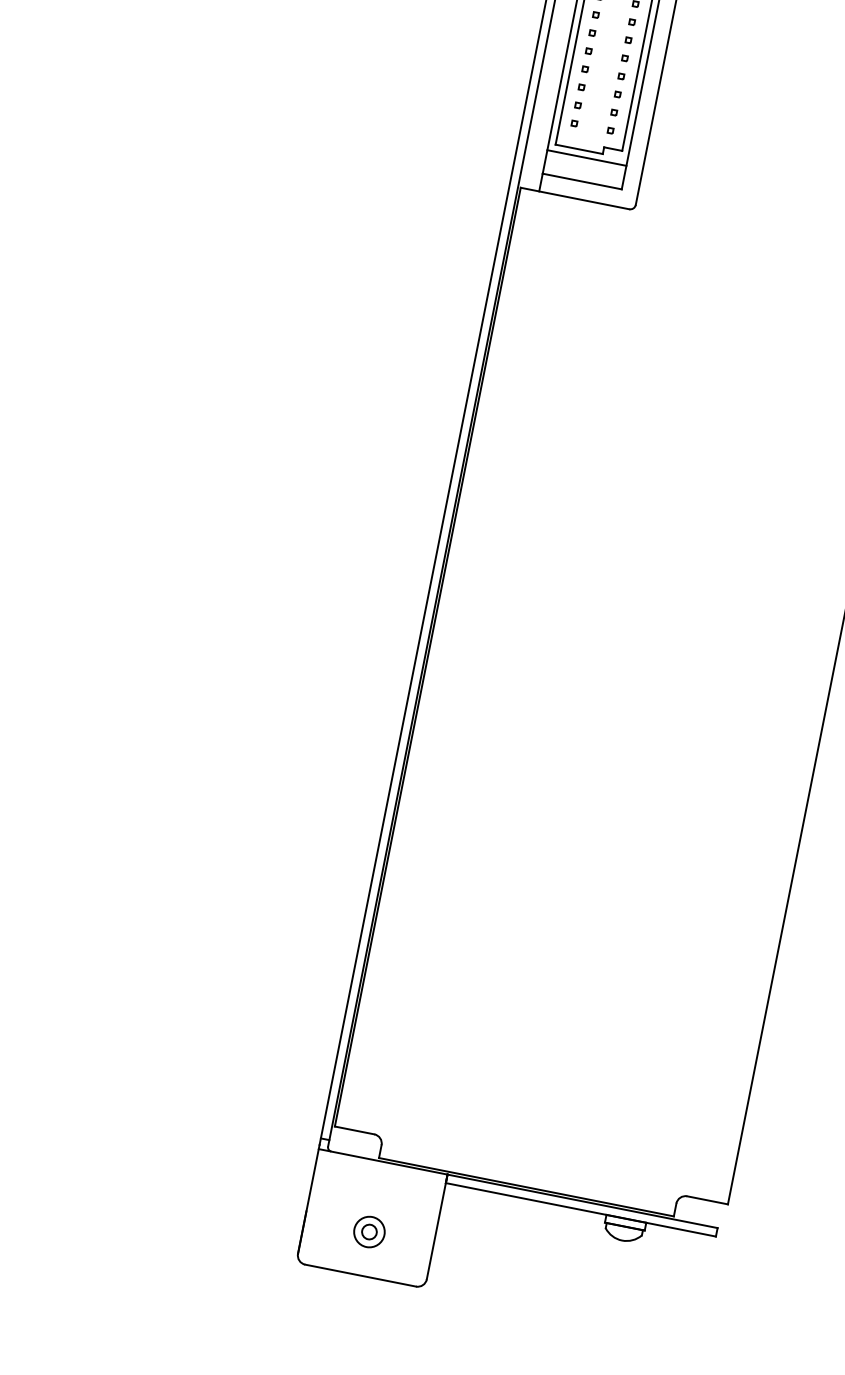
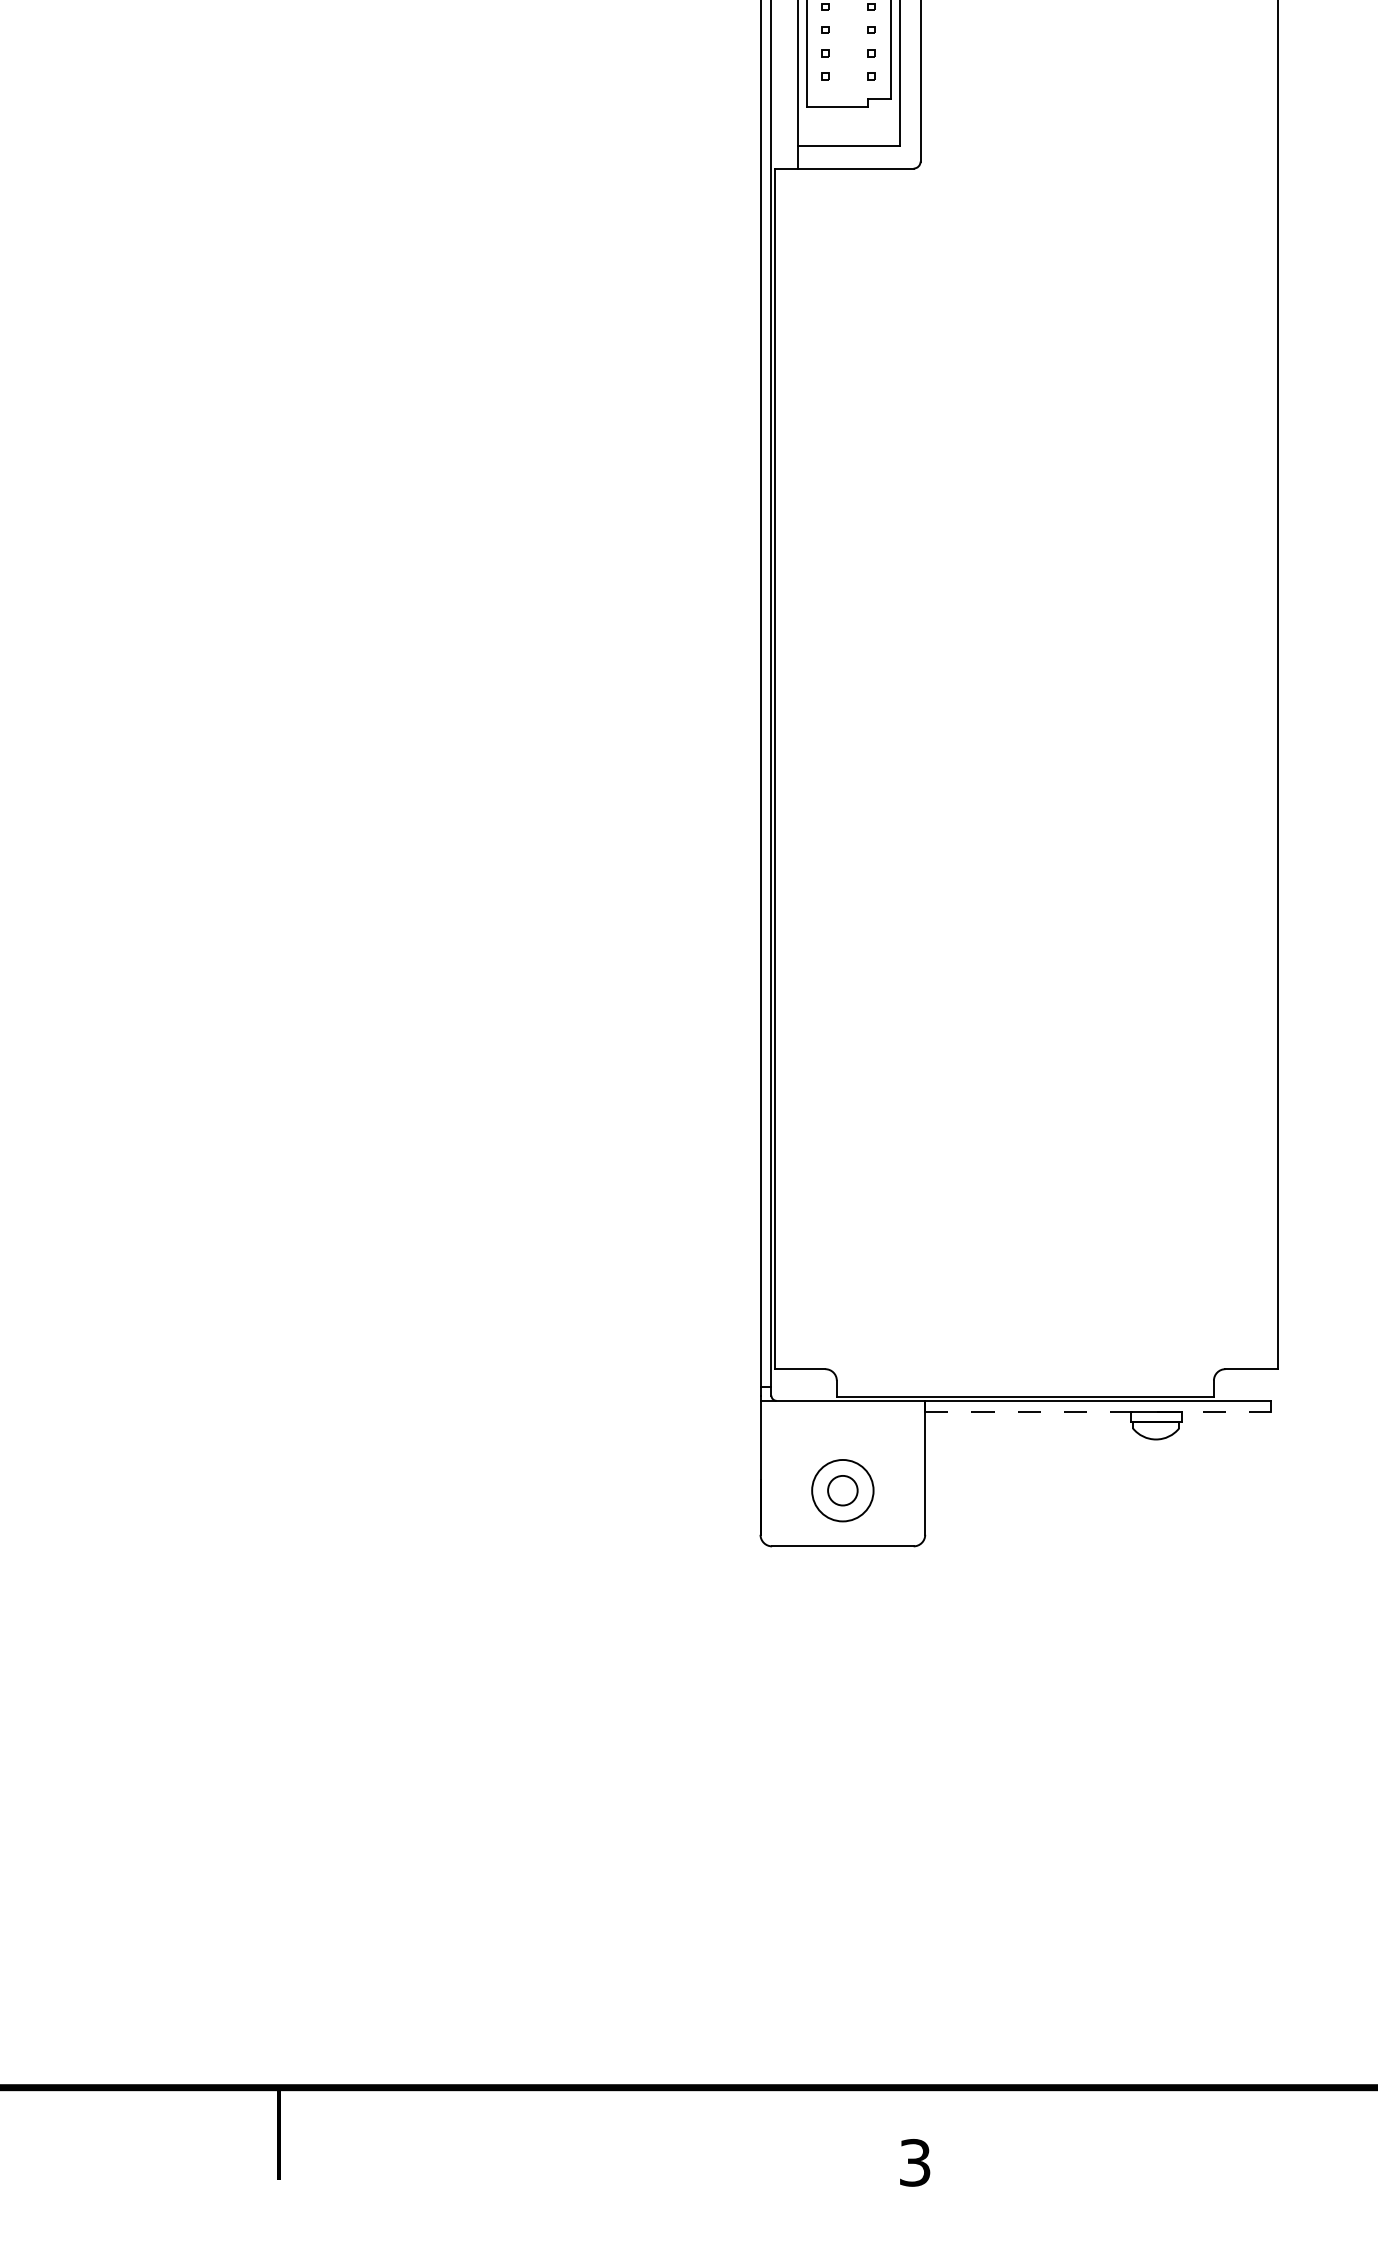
line: (586, 157) -> (848, 115), removed
line: (580, 1209) -> (1097, 1411), solid -> dashed
part: (369, 1232) -> (843, 1490), size x1.6

